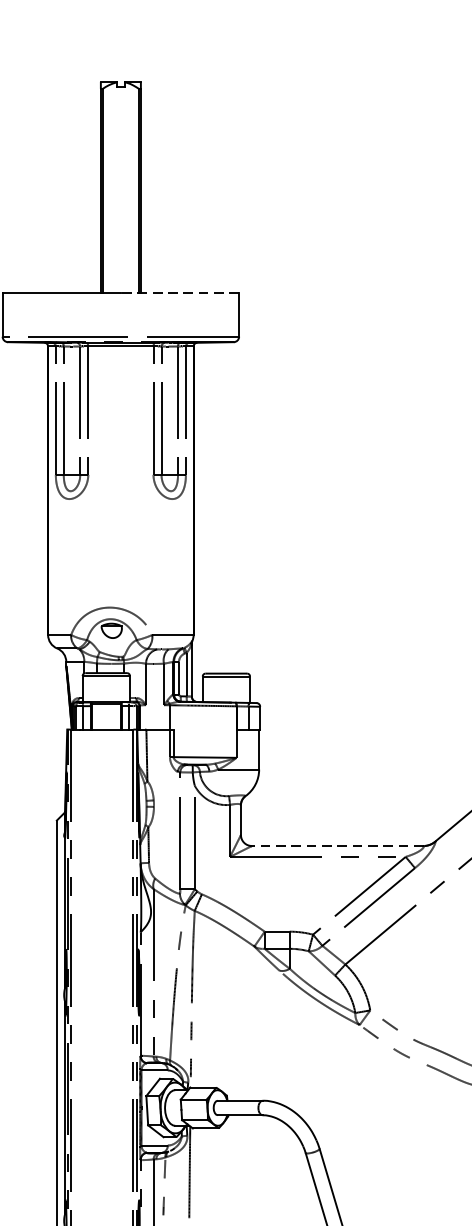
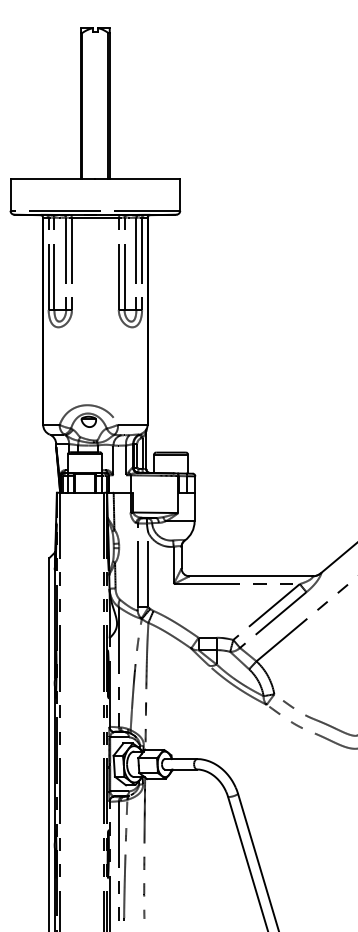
line: (179, 293) -> (137, 179), dashed -> solid
line: (338, 846) -> (251, 576), dashed -> solid

